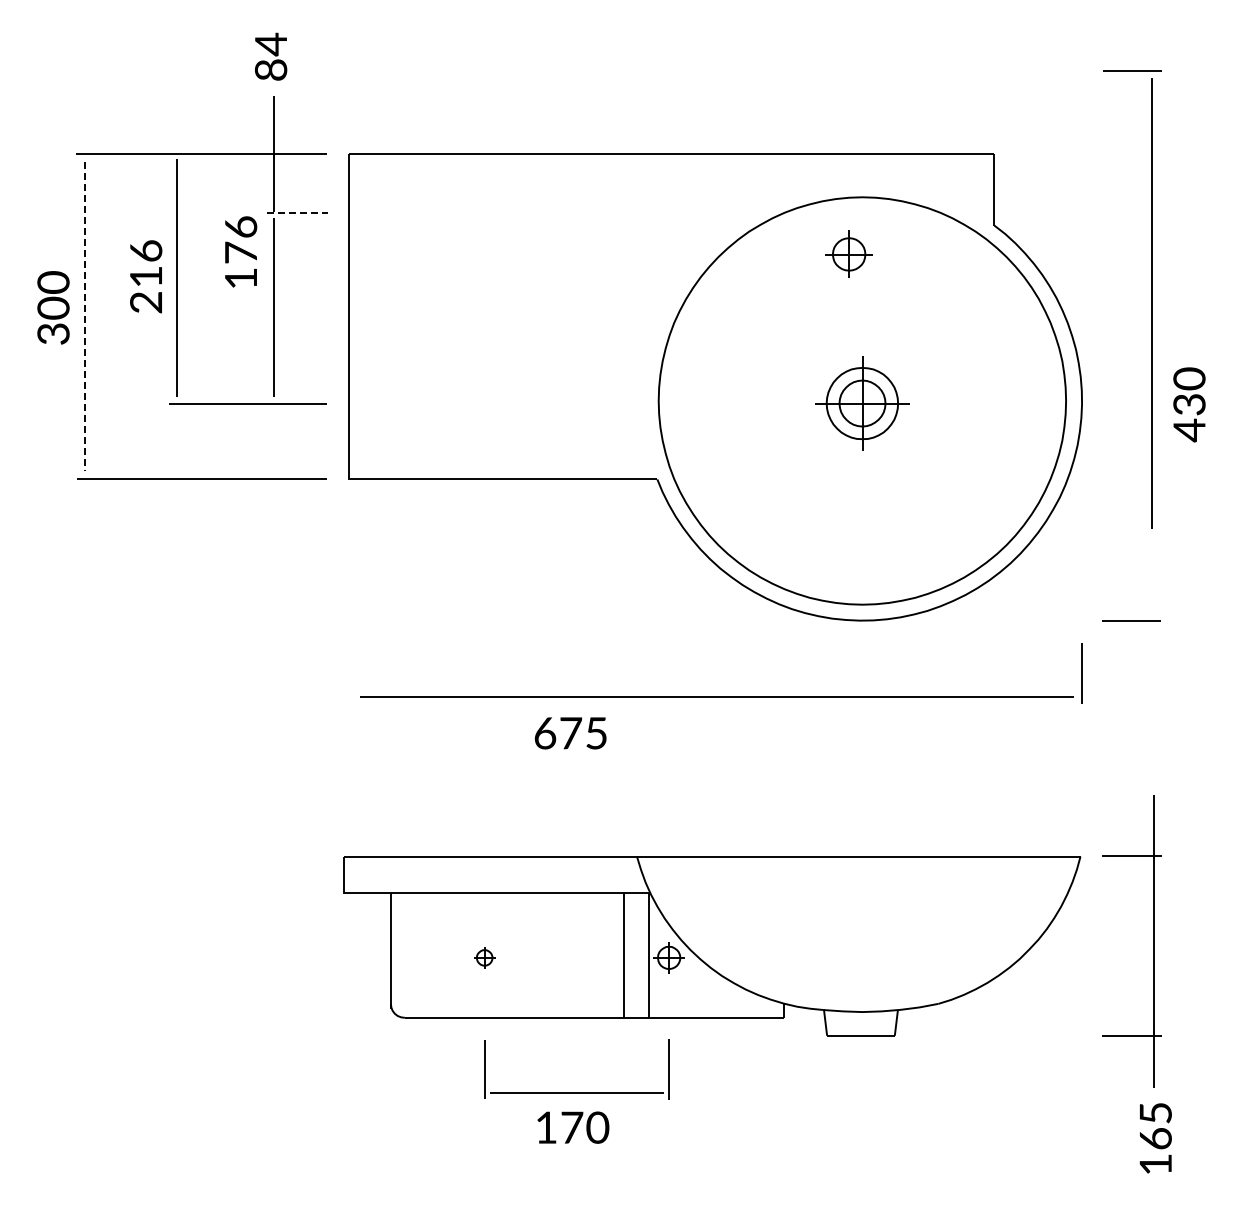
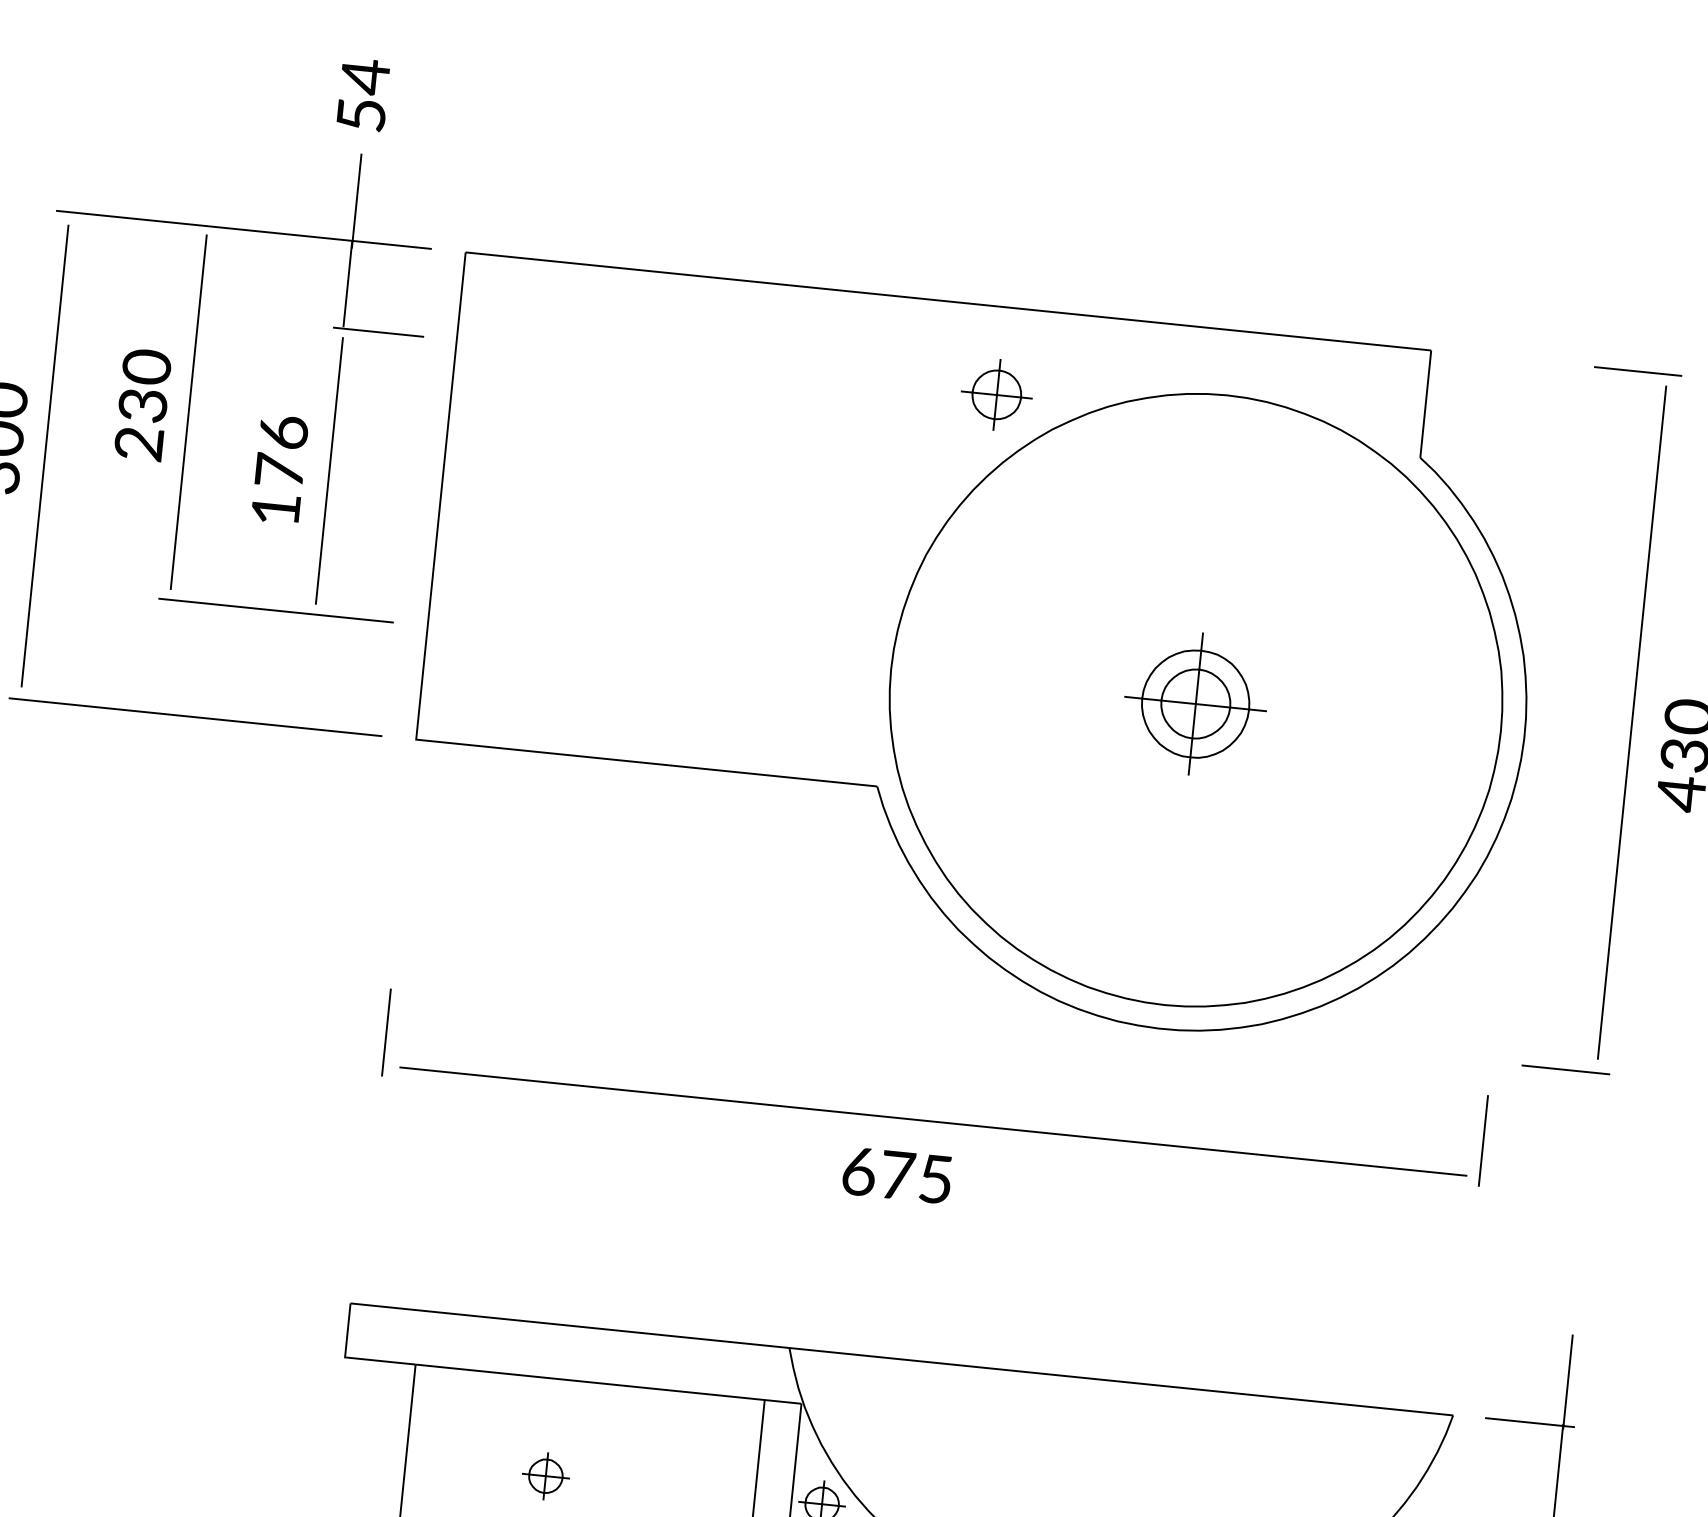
text: (270, 69) -> (360, 114), 84 -> 54
line: (297, 212) -> (379, 332), dashed -> solid
text: (241, 251) -> (280, 468), moved
part: (848, 253) -> (996, 393), moved
text: (146, 263) -> (145, 385), 216 -> 230
part: (1151, 299) -> (1631, 716), moved
line: (84, 316) -> (44, 455), dashed -> solid
line: (348, 675) -> (385, 1032), added
text: (570, 733) -> (896, 1175), moved
part: (484, 957) -> (545, 1475), size x1.43

